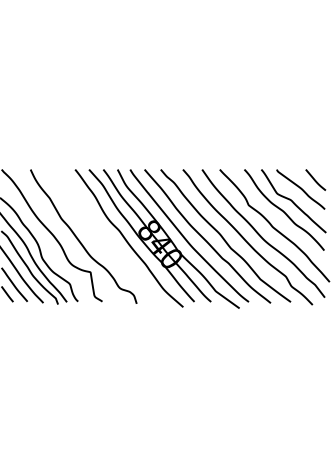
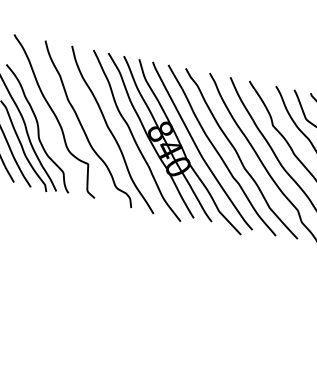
curve: (105, 238) -> (111, 130), added

